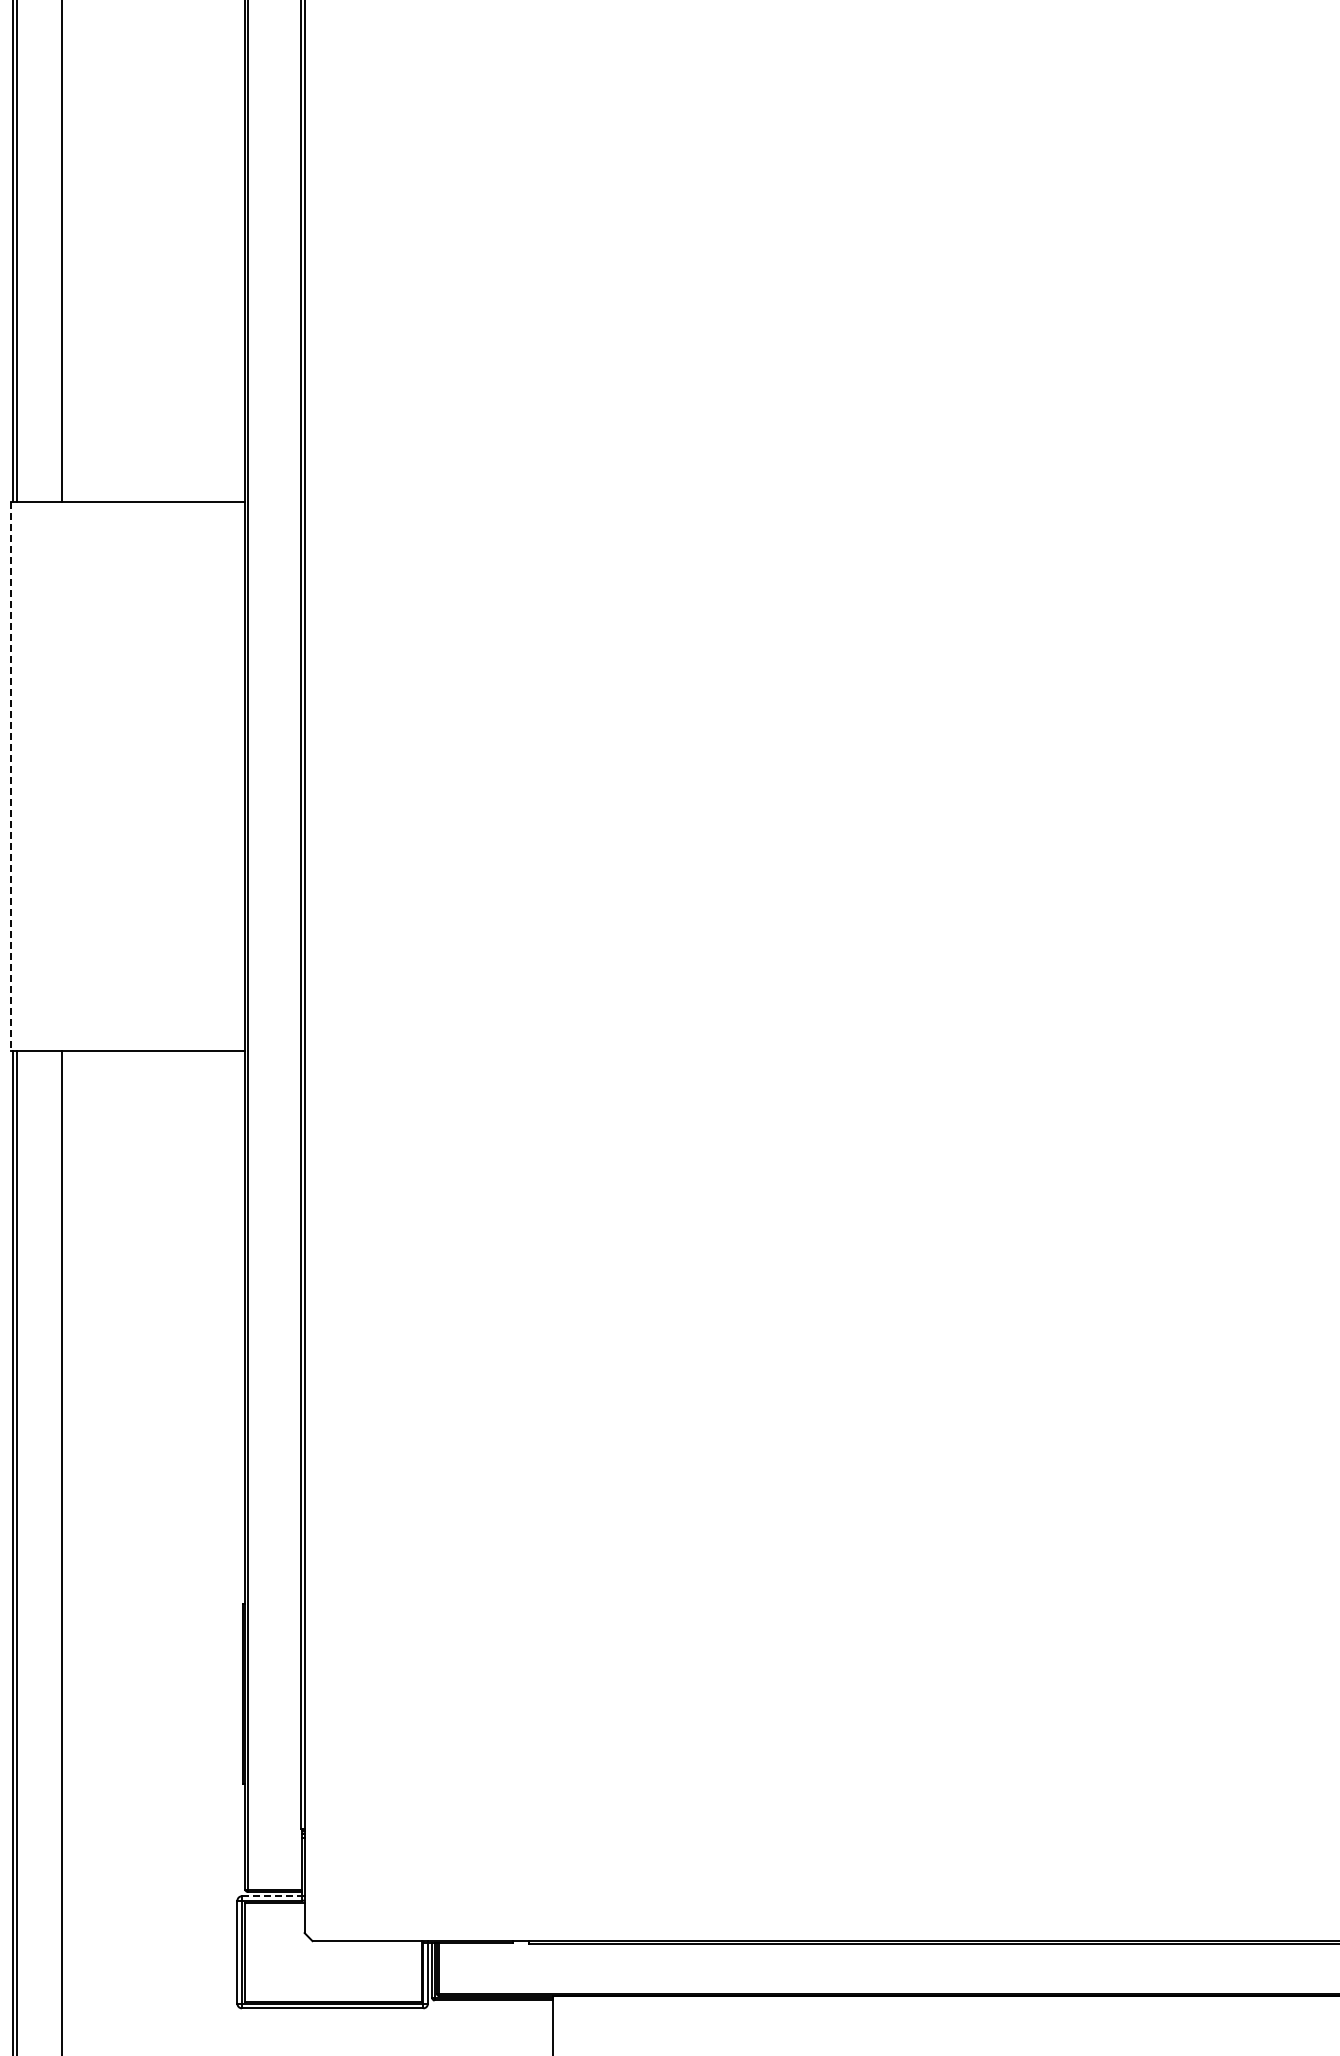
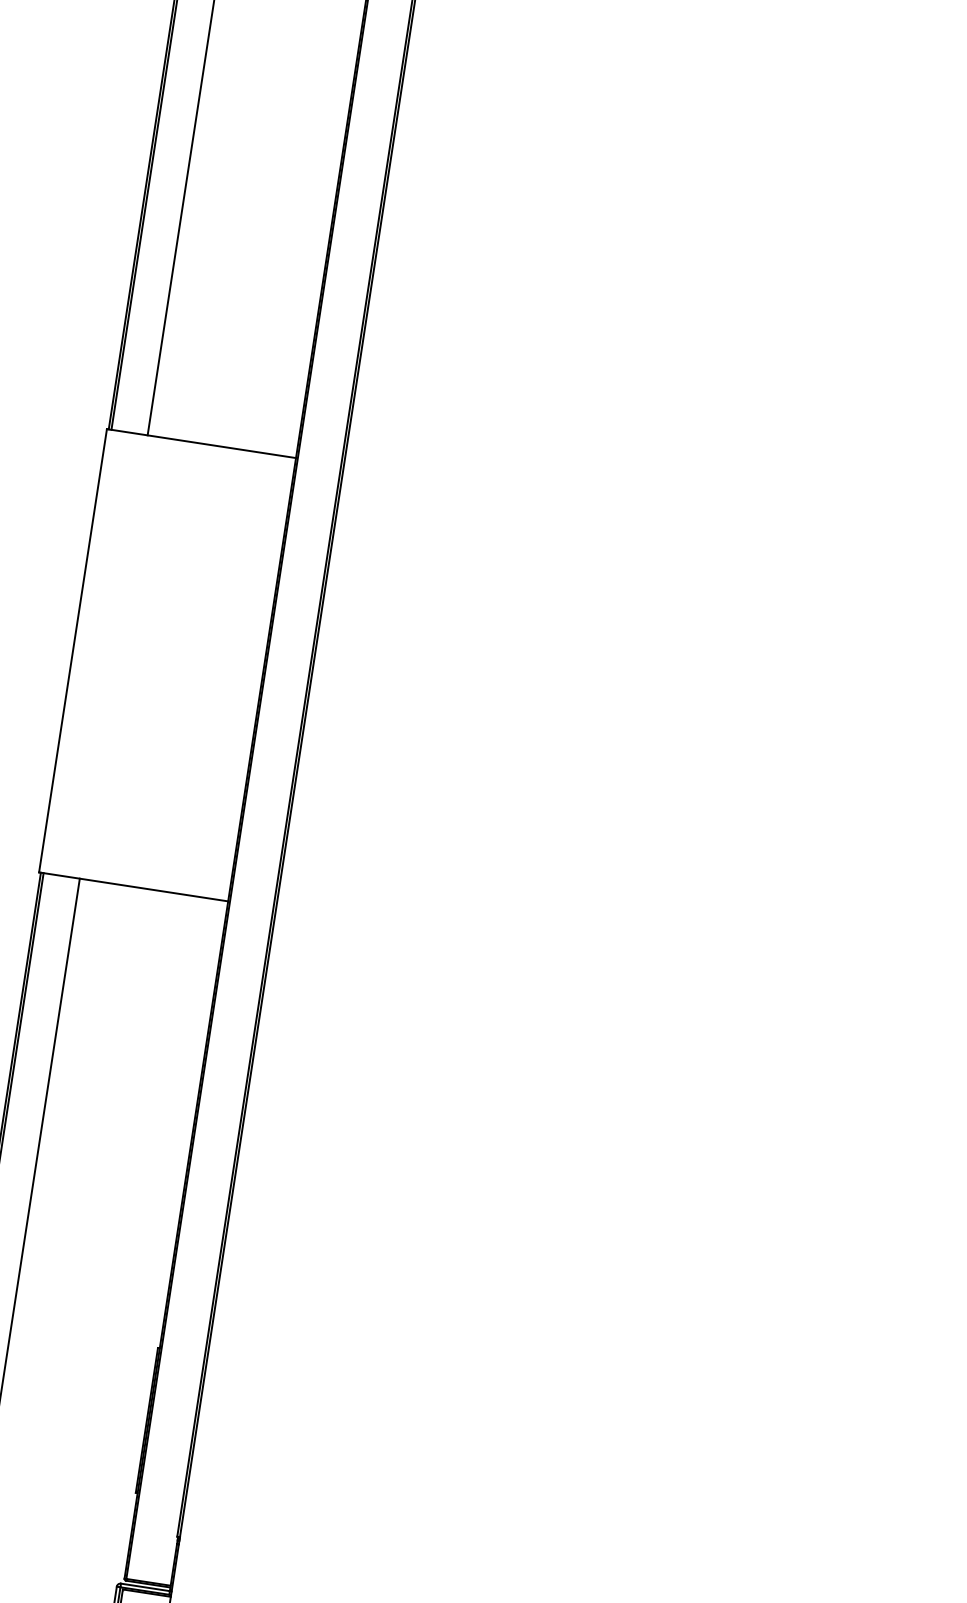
line: (11, 776) -> (73, 650), dashed -> solid
line: (272, 1896) -> (145, 1587), dashed -> solid

